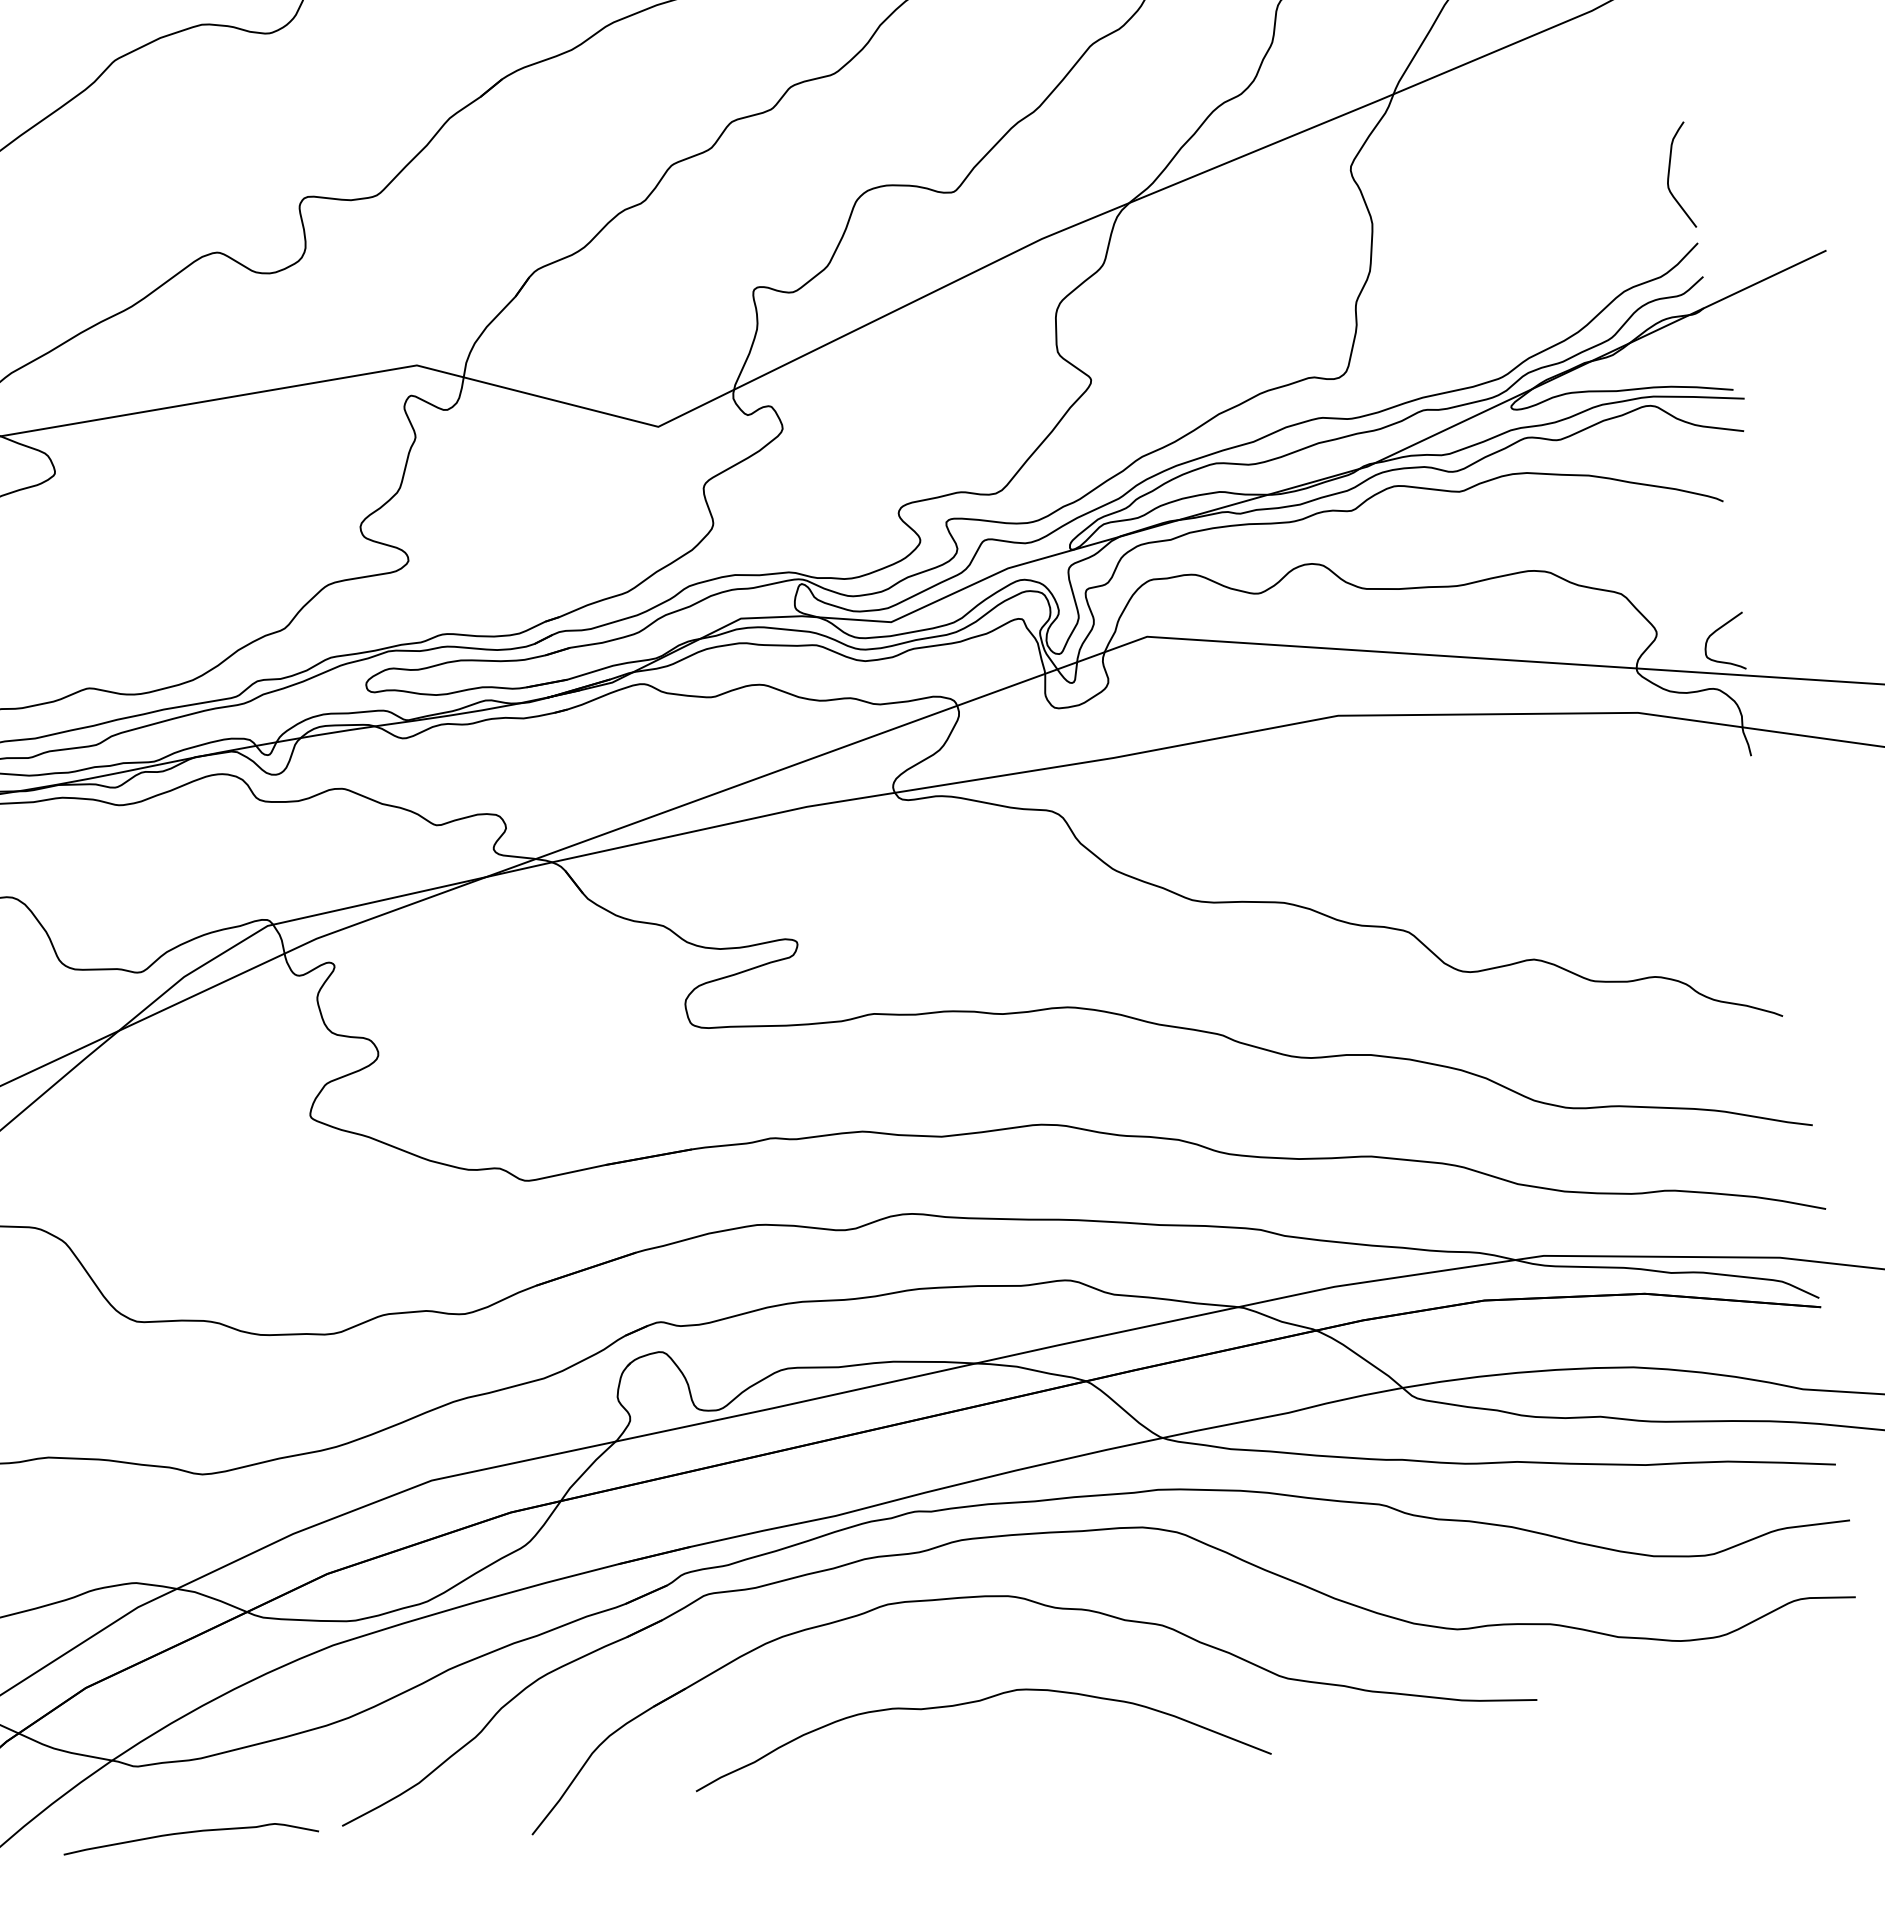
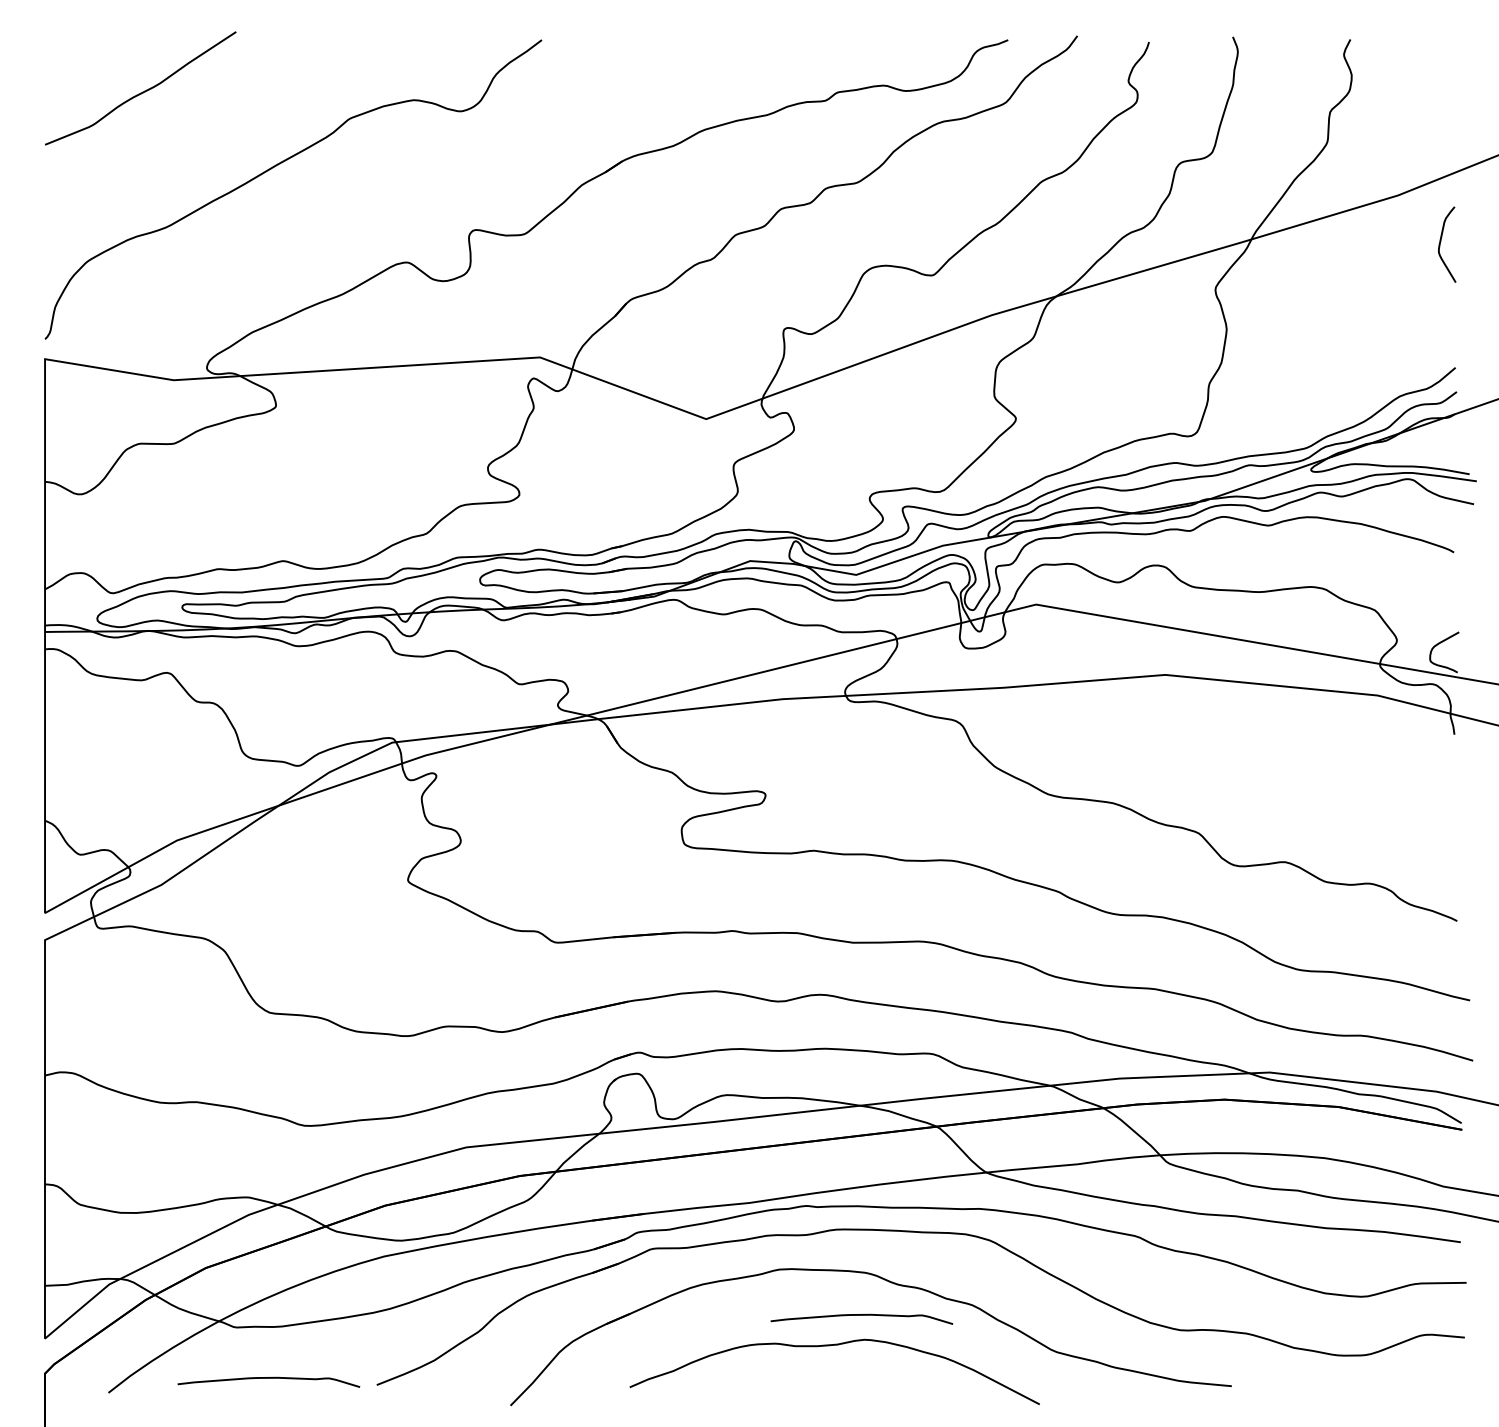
curve: (1670, 172) -> (1441, 241), moved
curve: (1009, 1656) -> (861, 1315), added

